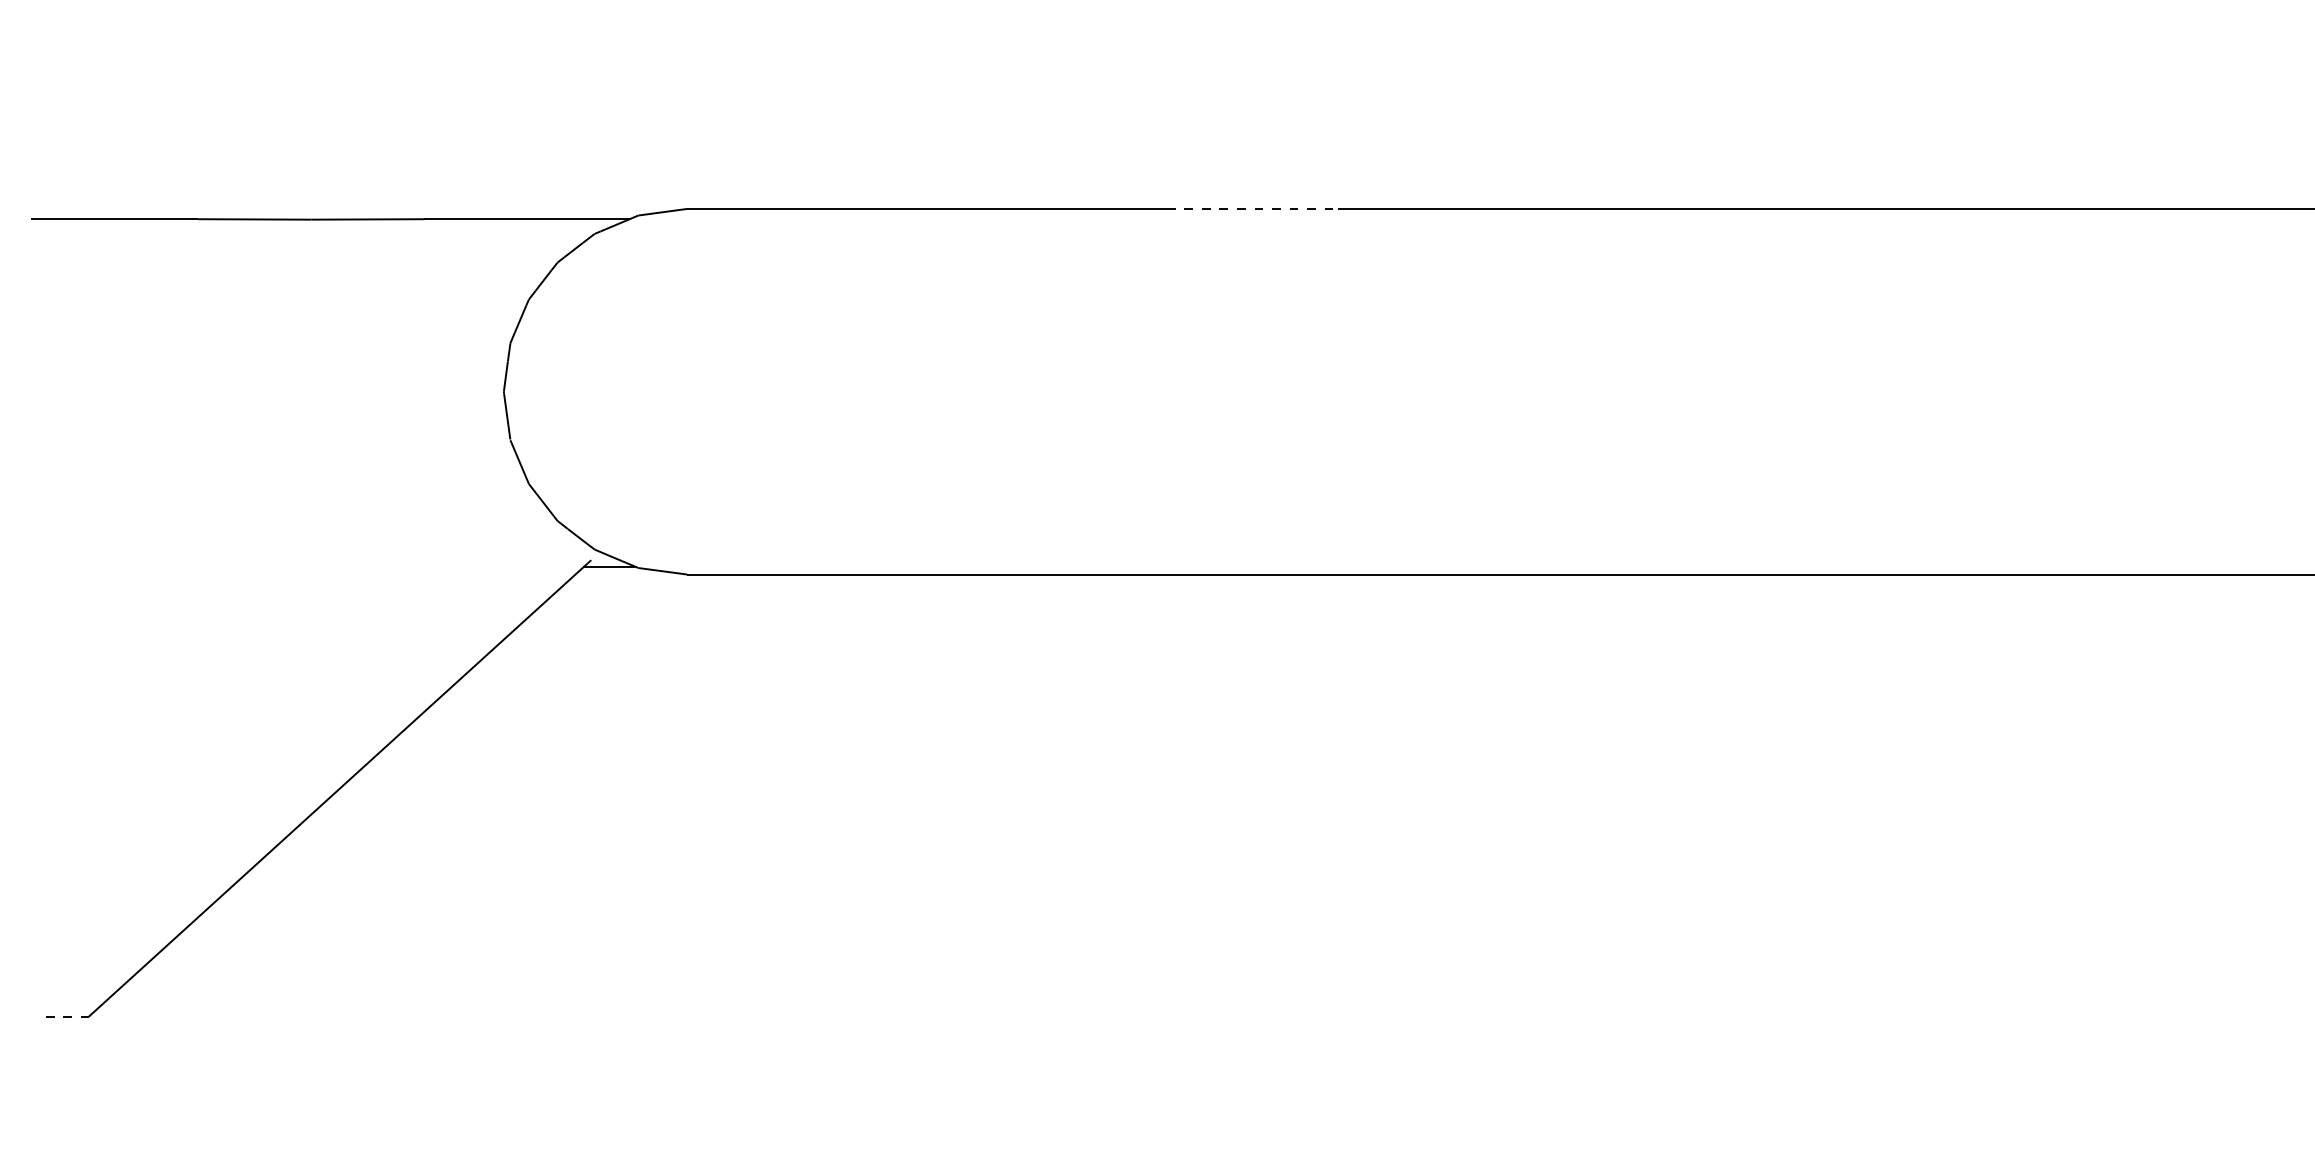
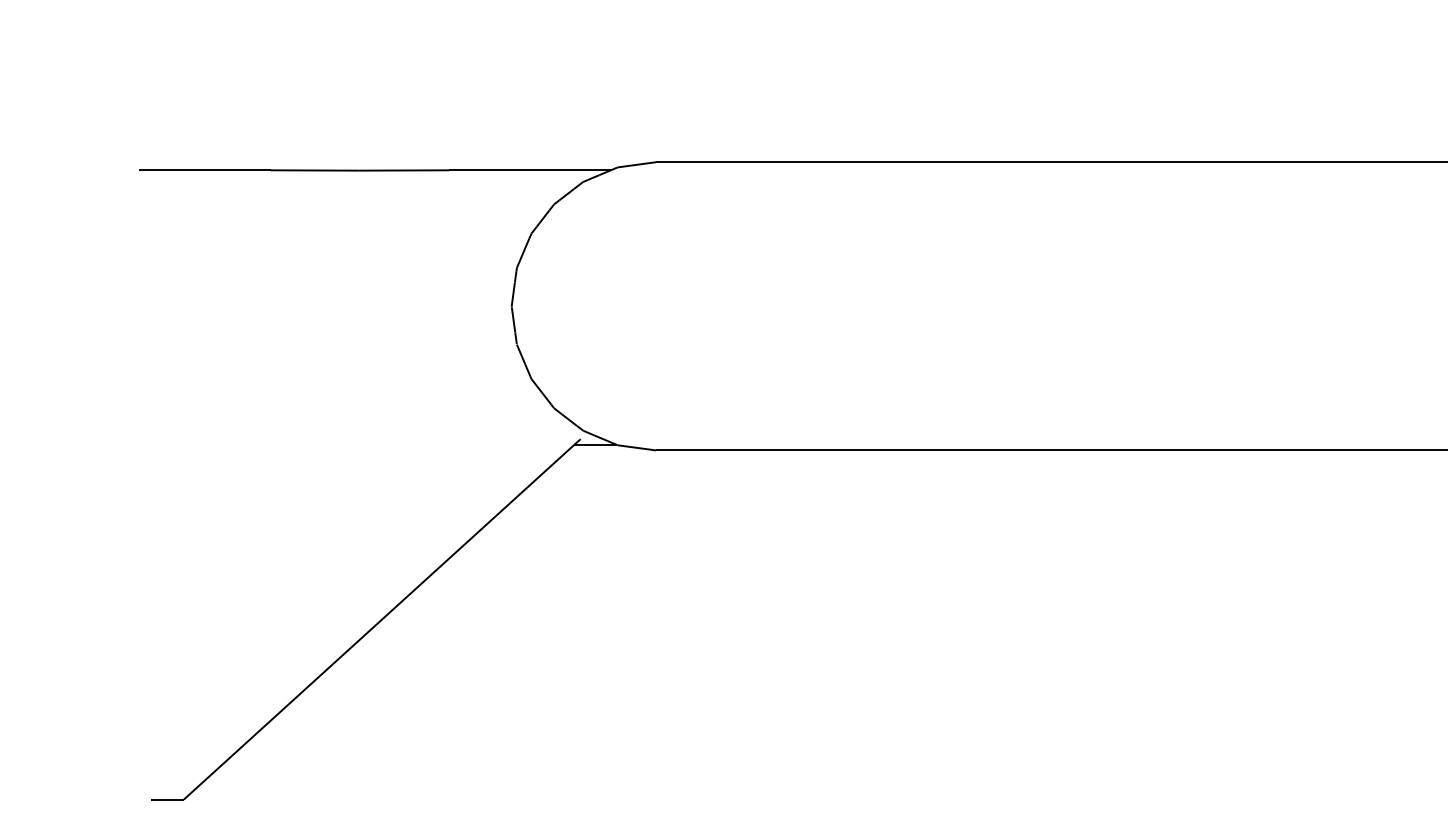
line: (1252, 208) -> (1101, 161), dashed -> solid
line: (67, 1017) -> (167, 799), dashed -> solid

